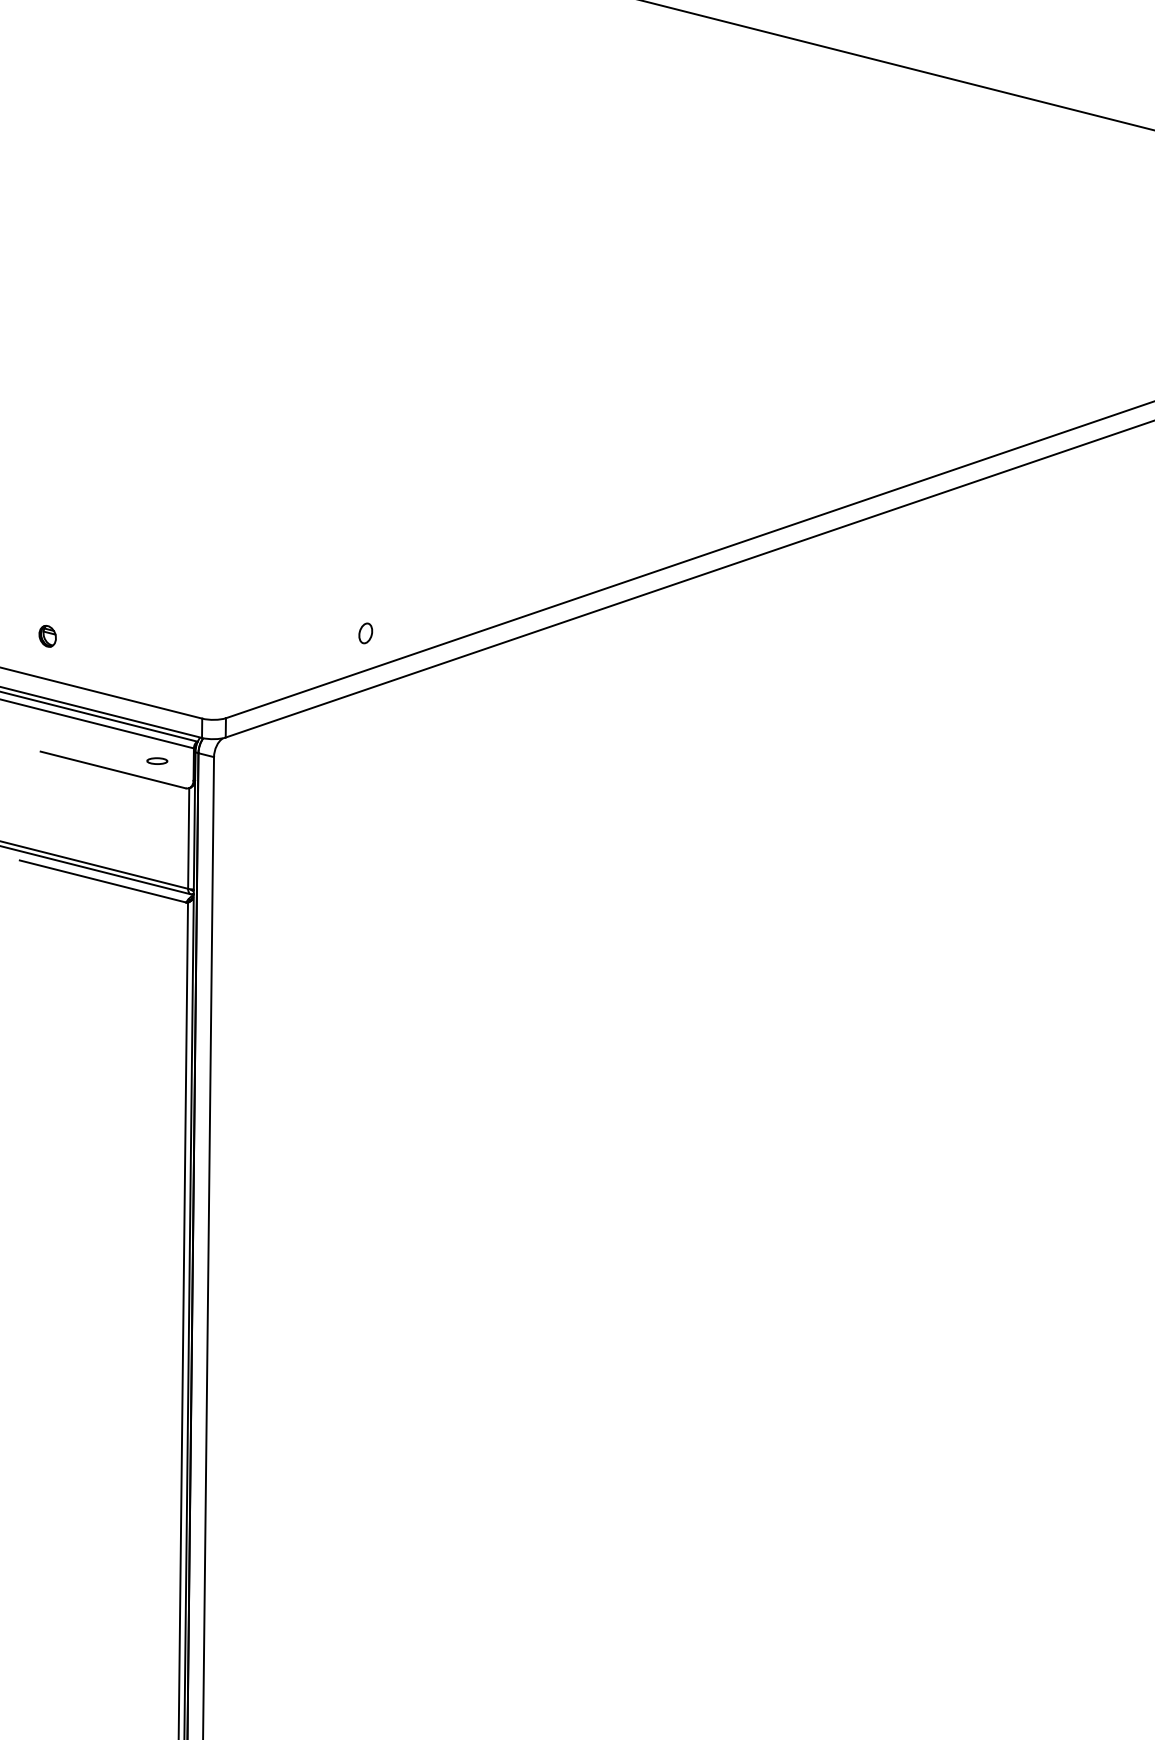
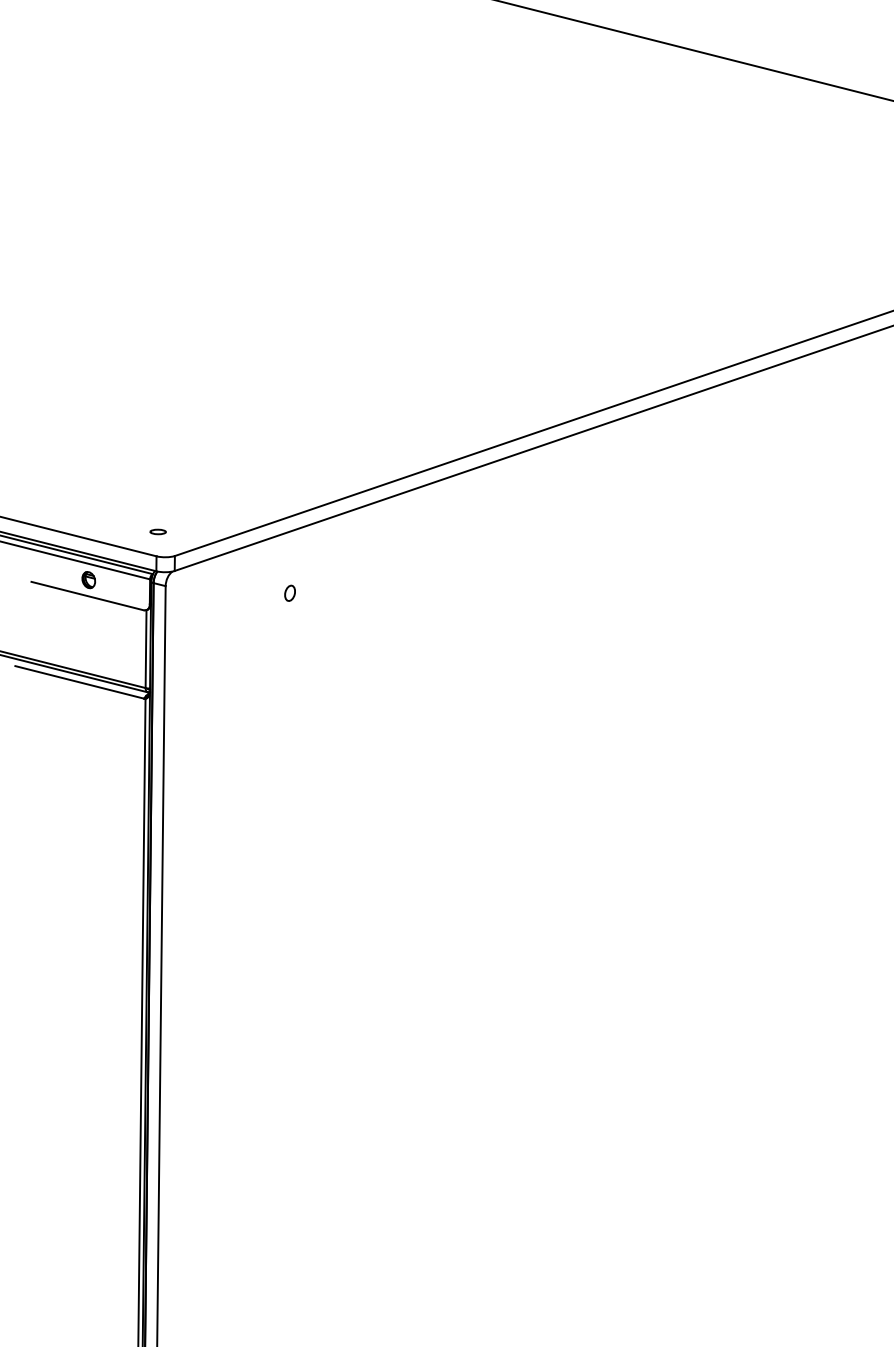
part: (365, 633) -> (289, 593), moved
part: (47, 636) -> (88, 580), moved
part: (157, 760) -> (158, 531), moved

